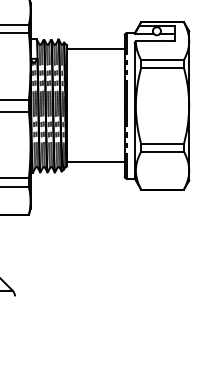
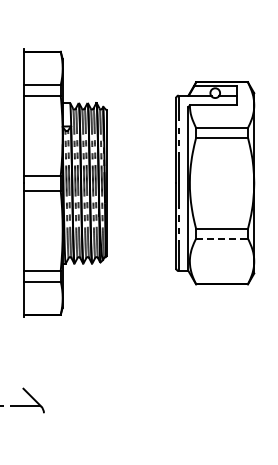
line: (95, 49) -> (141, 115), removed
line: (162, 151) -> (222, 238), solid -> dashed
line: (95, 162) -> (141, 251), removed

